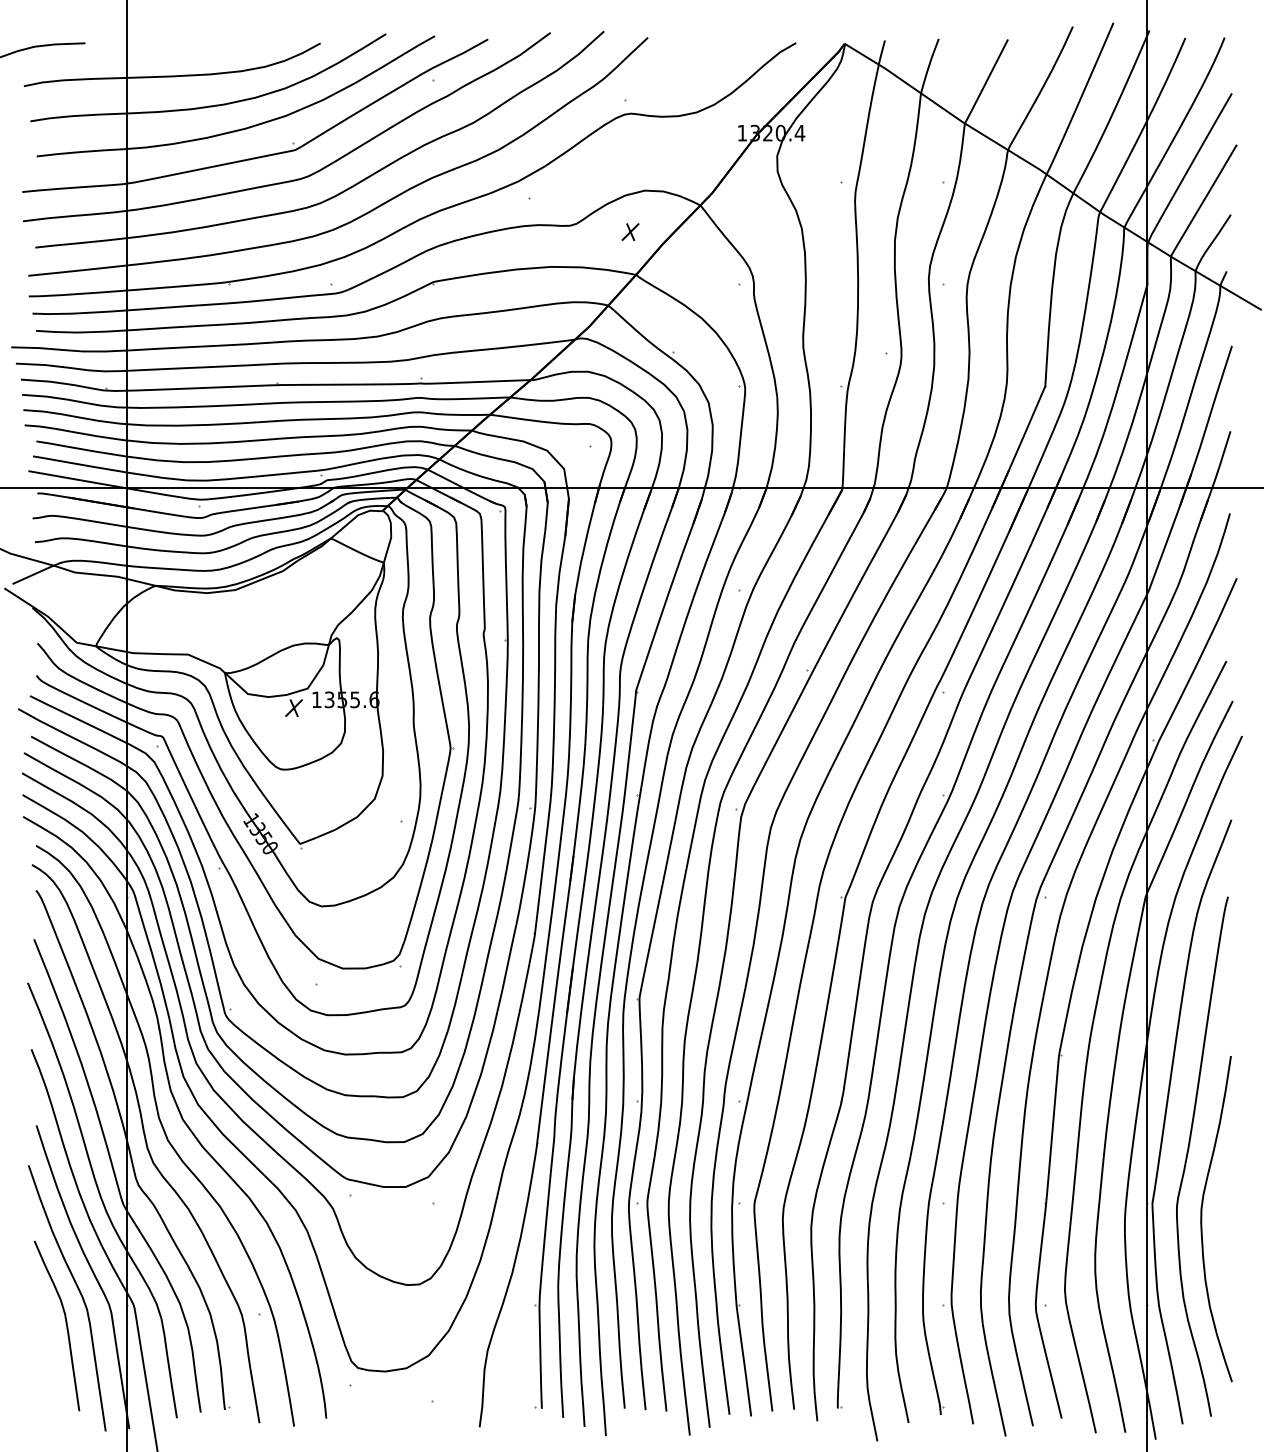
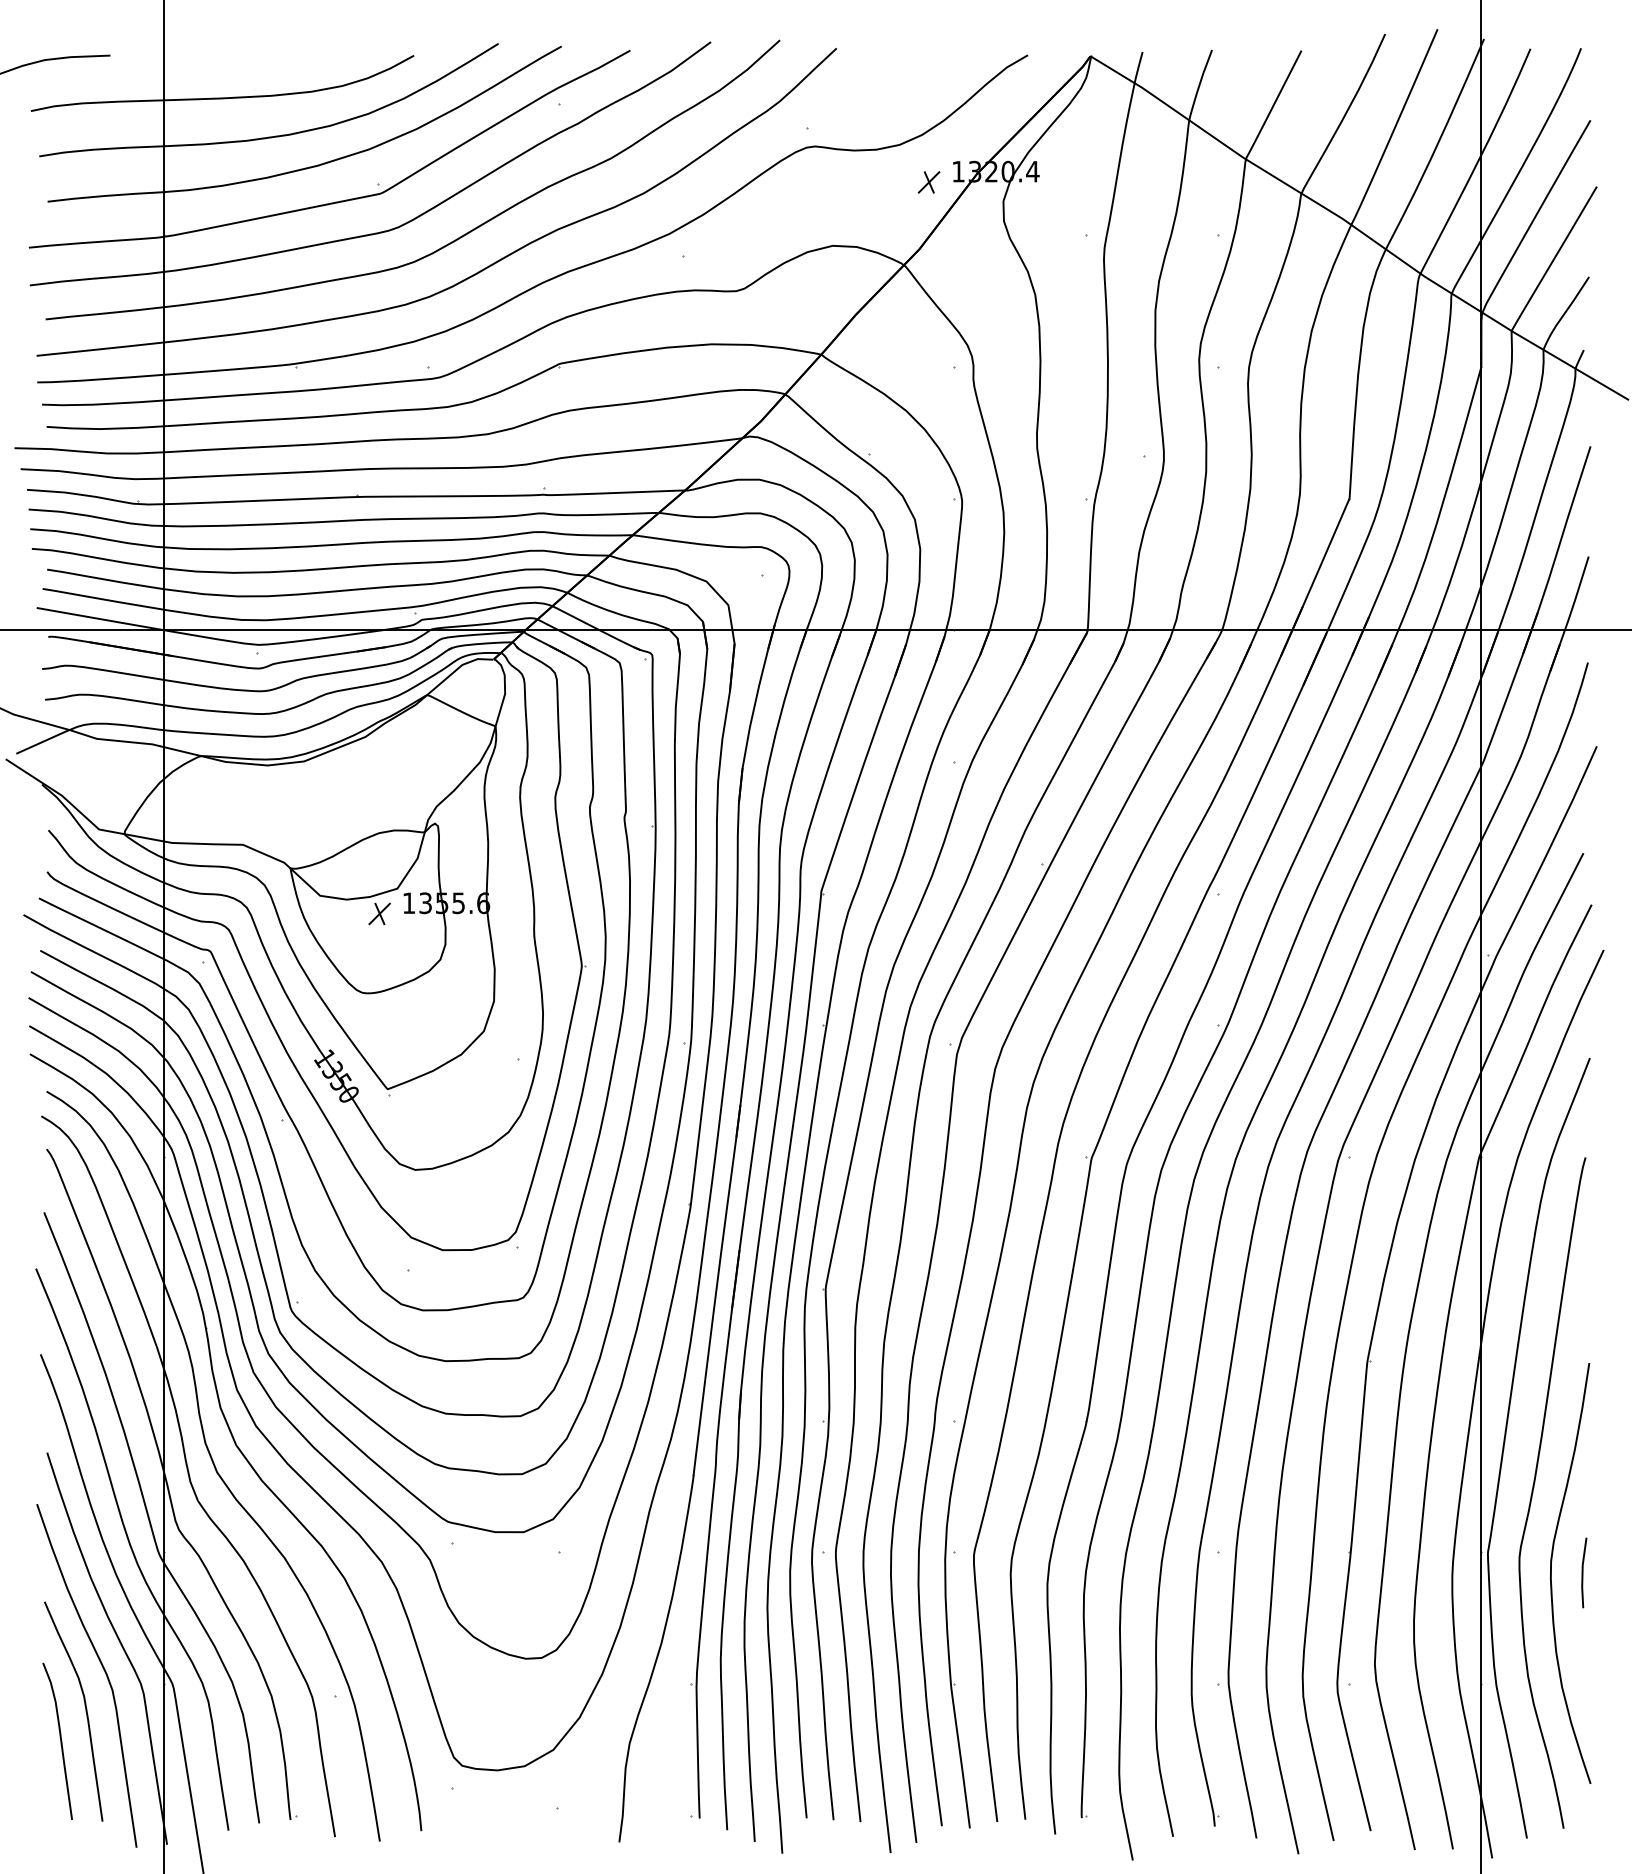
part: (630, 232) -> (928, 182), moved
line: (1226, 1218) -> (1583, 1572), added
curve: (46, 1348) -> (60, 1740), added

